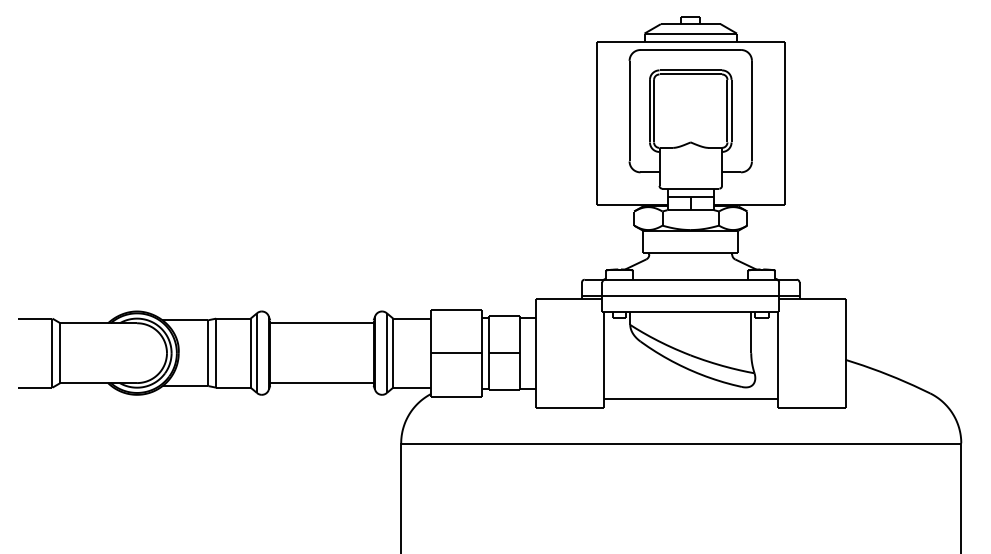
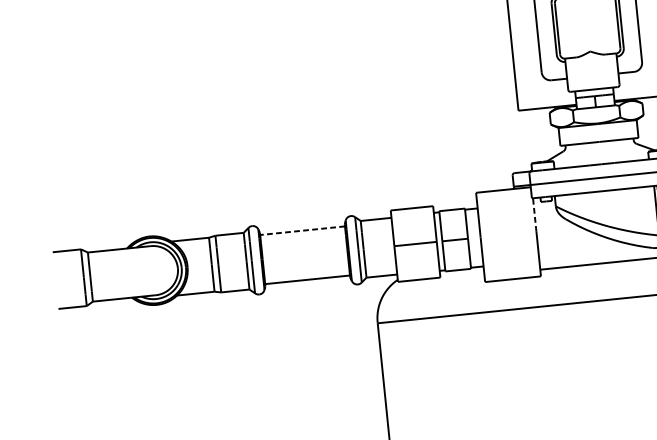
line: (321, 323) -> (302, 230), solid -> dashed
line: (603, 332) -> (534, 214), solid -> dashed

